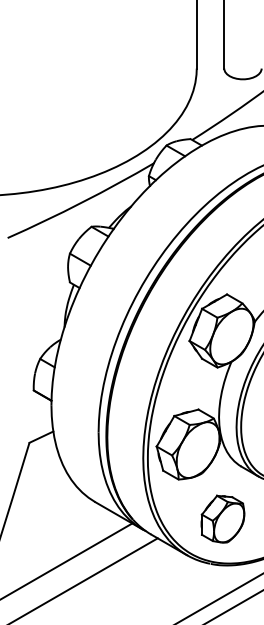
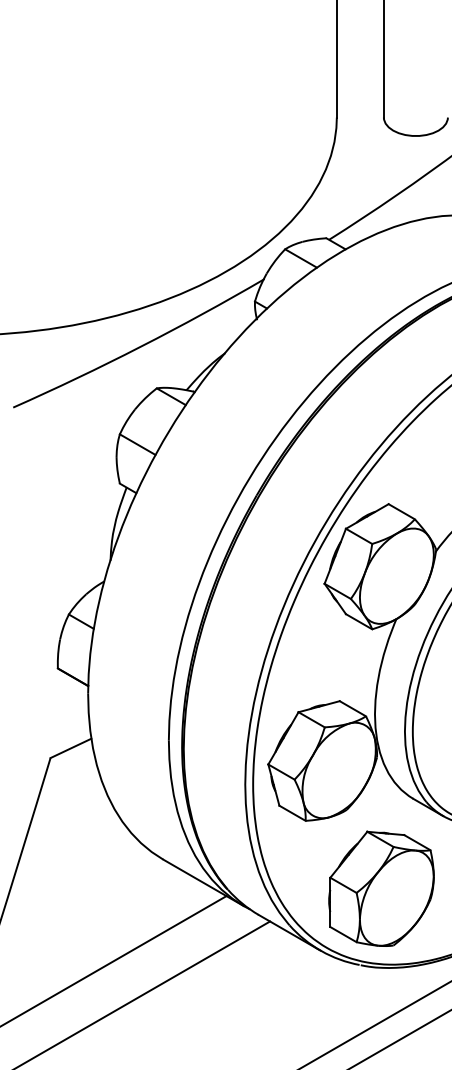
part: (222, 518) -> (380, 887), size x1.43

